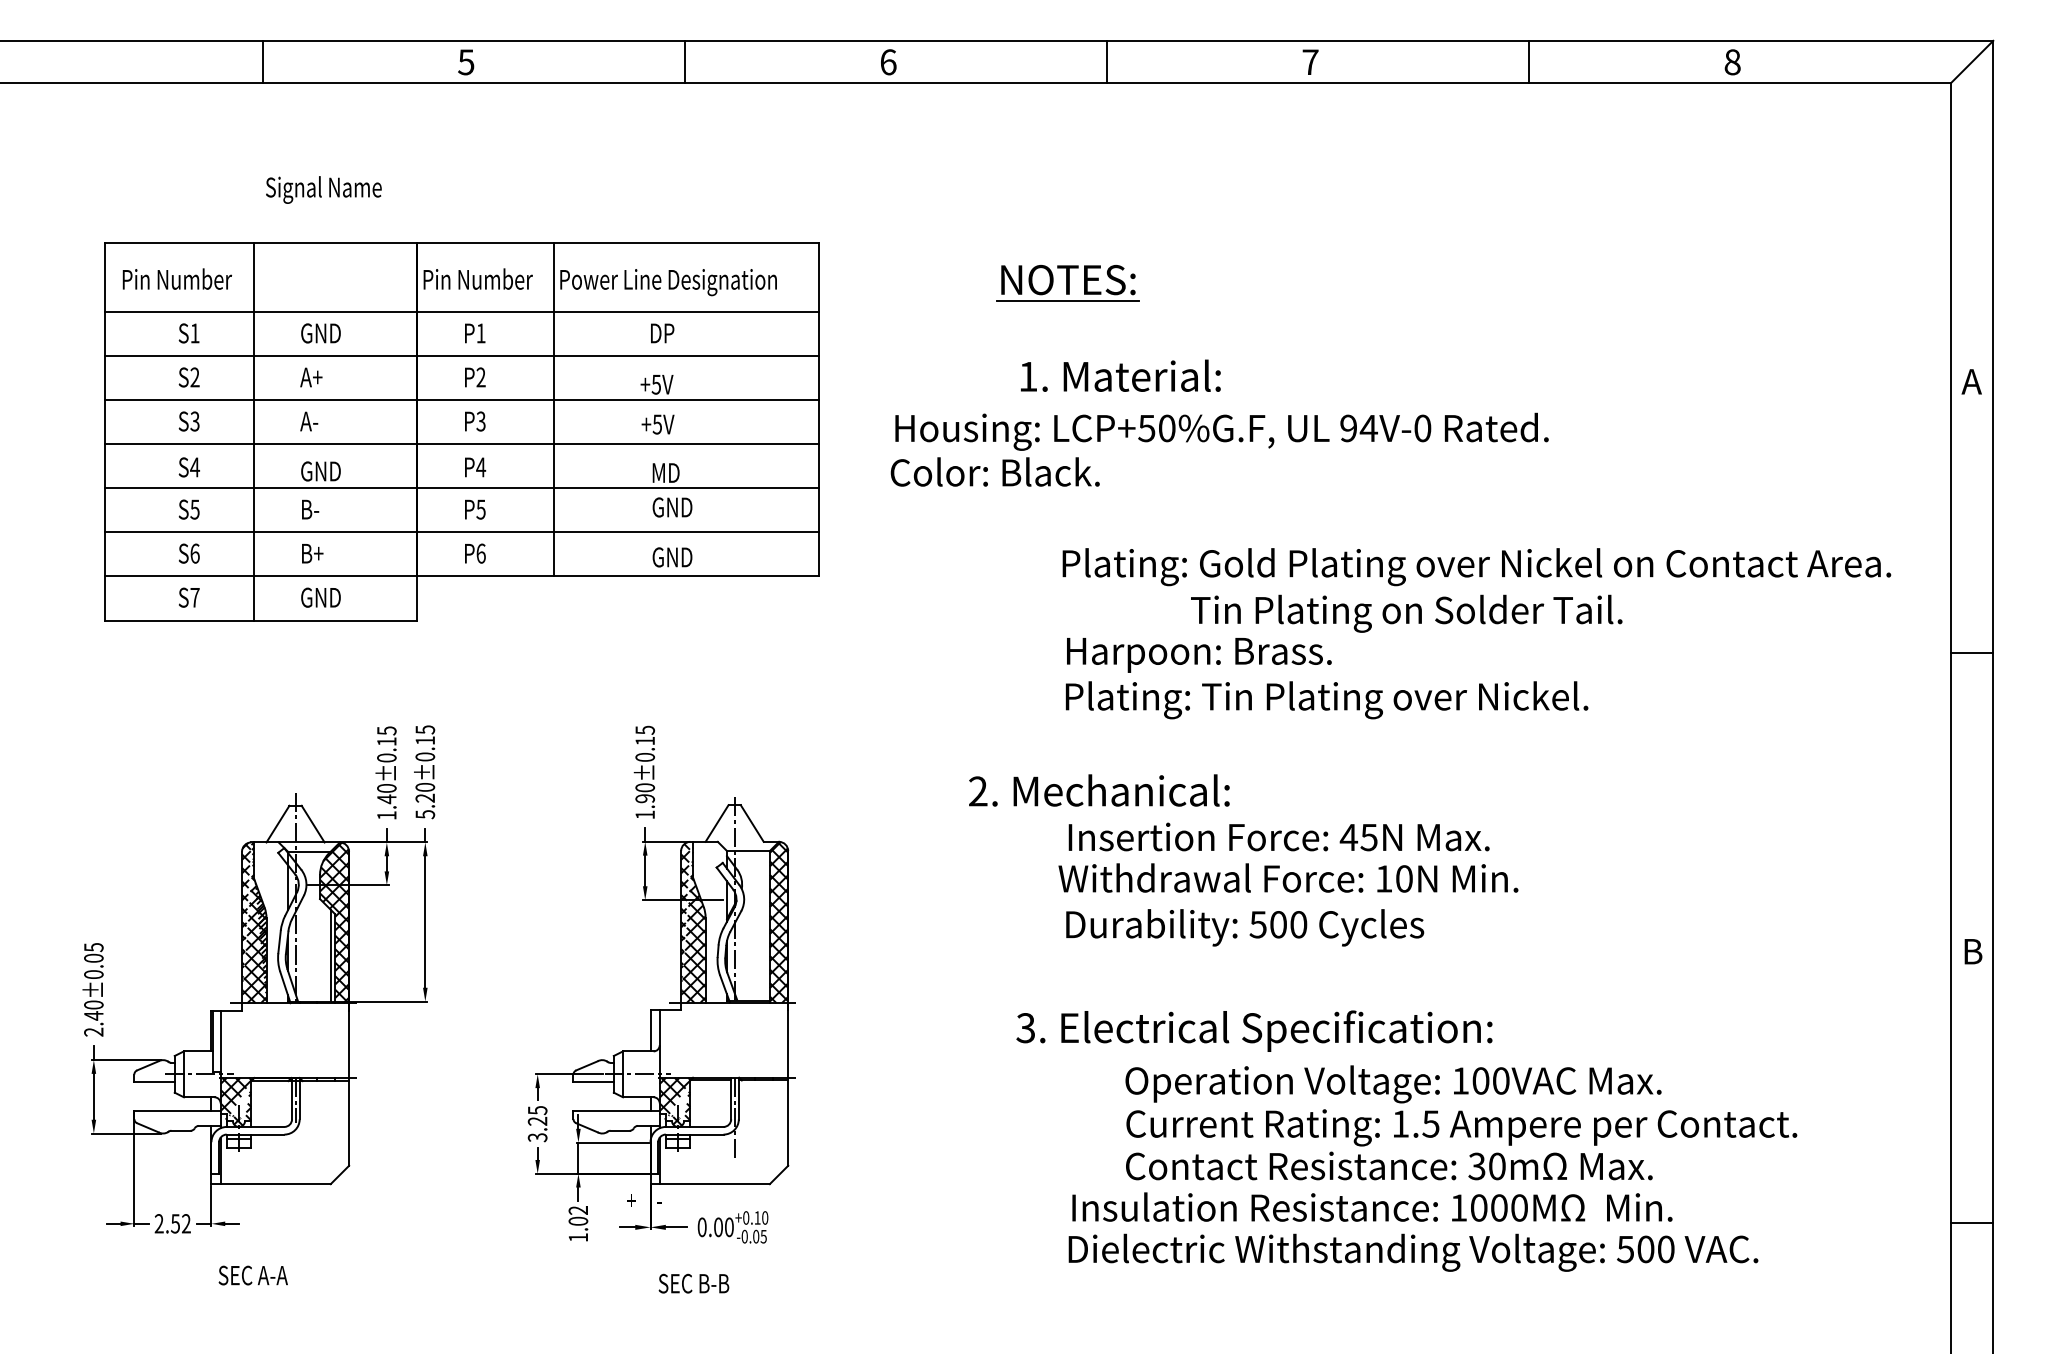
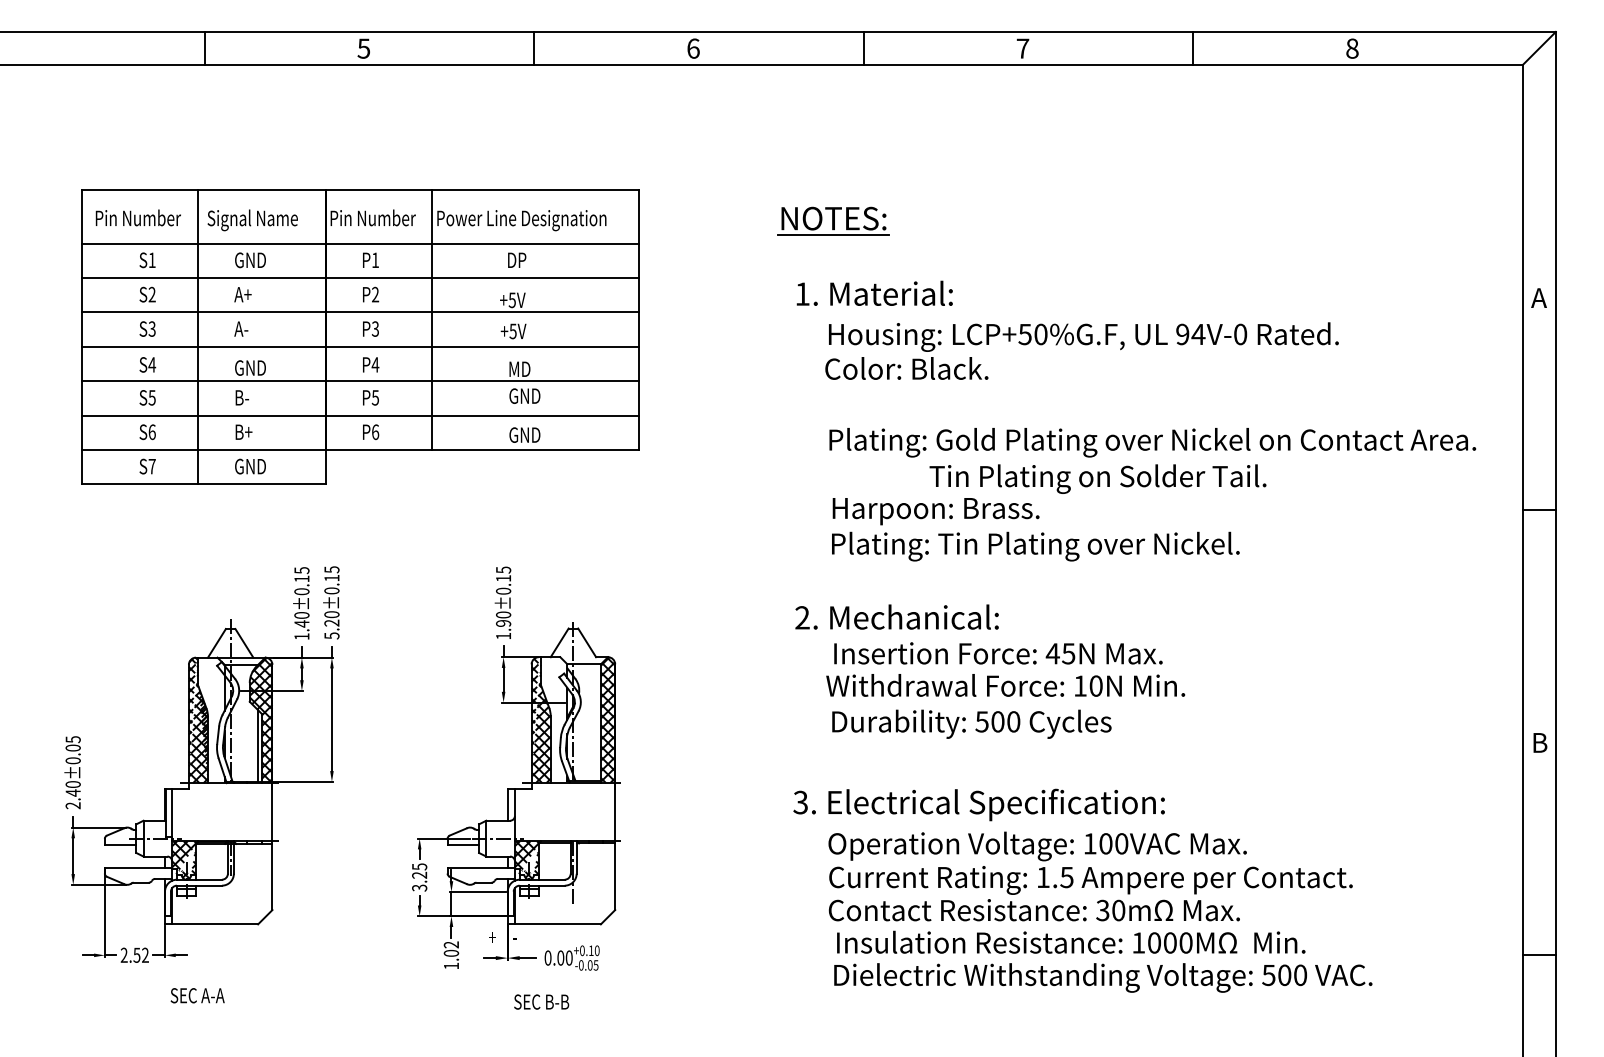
text: (323, 190) -> (252, 220), moved
text: (1219, 448) -> (1081, 350), moved
text: (1098, 789) -> (896, 616), moved
text: (1461, 1122) -> (1090, 876), moved

